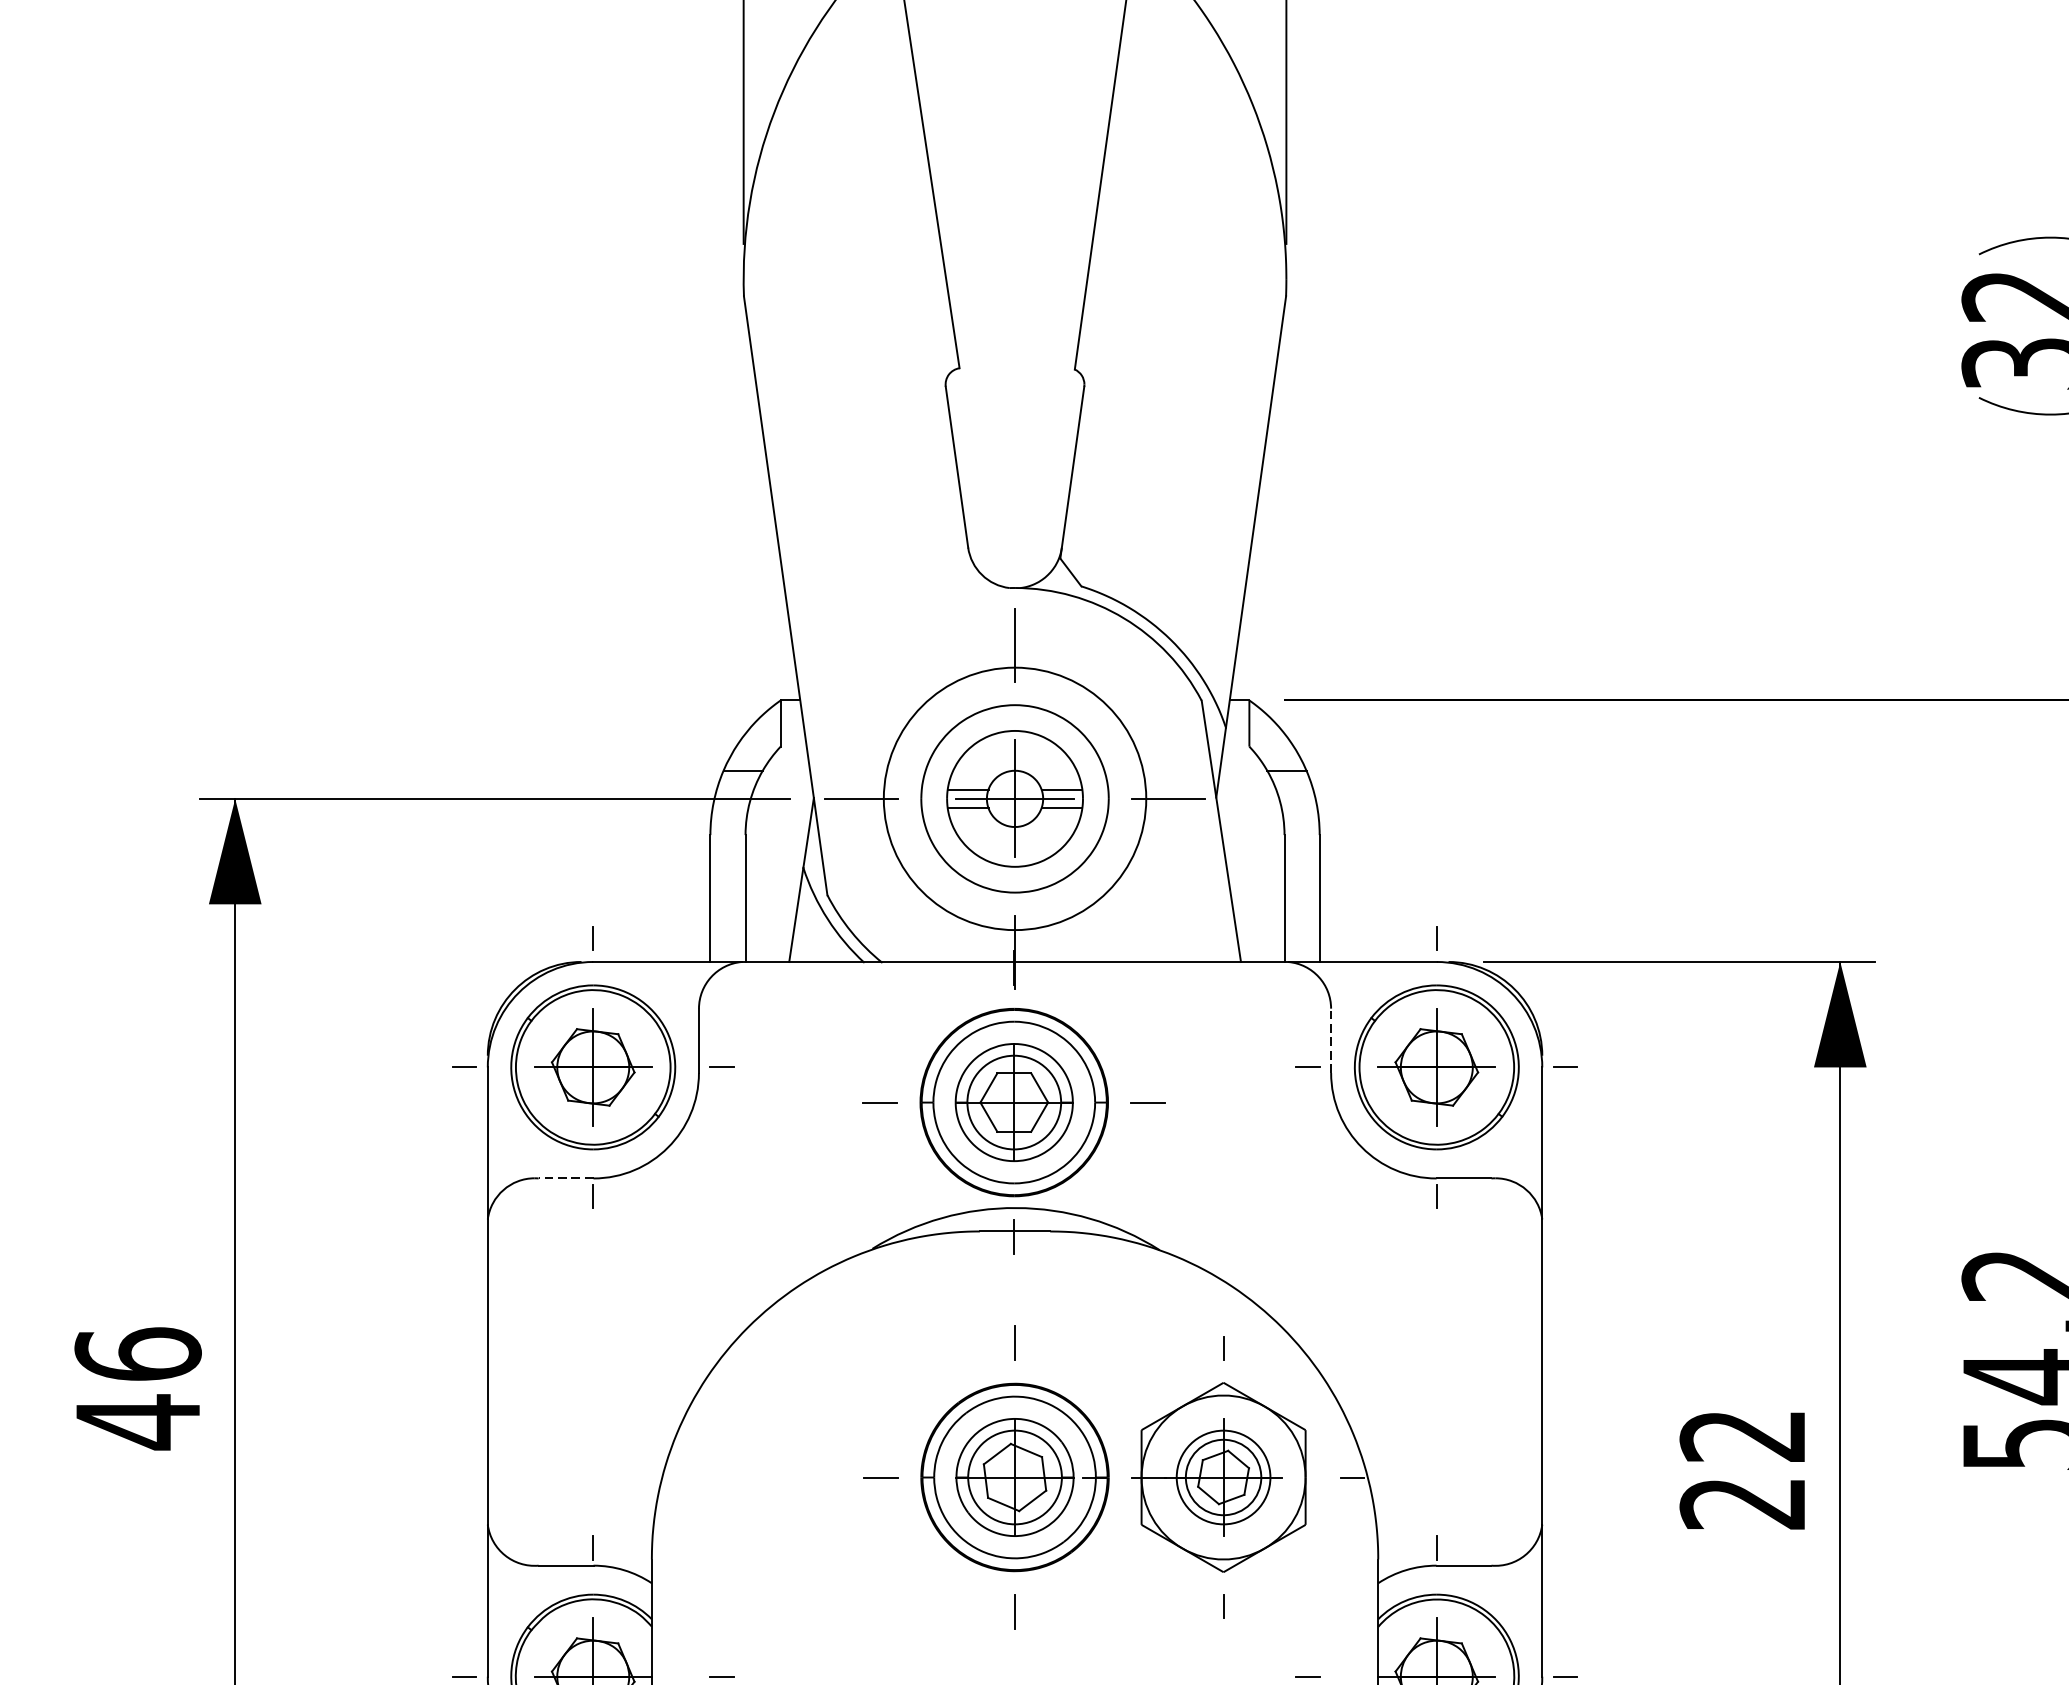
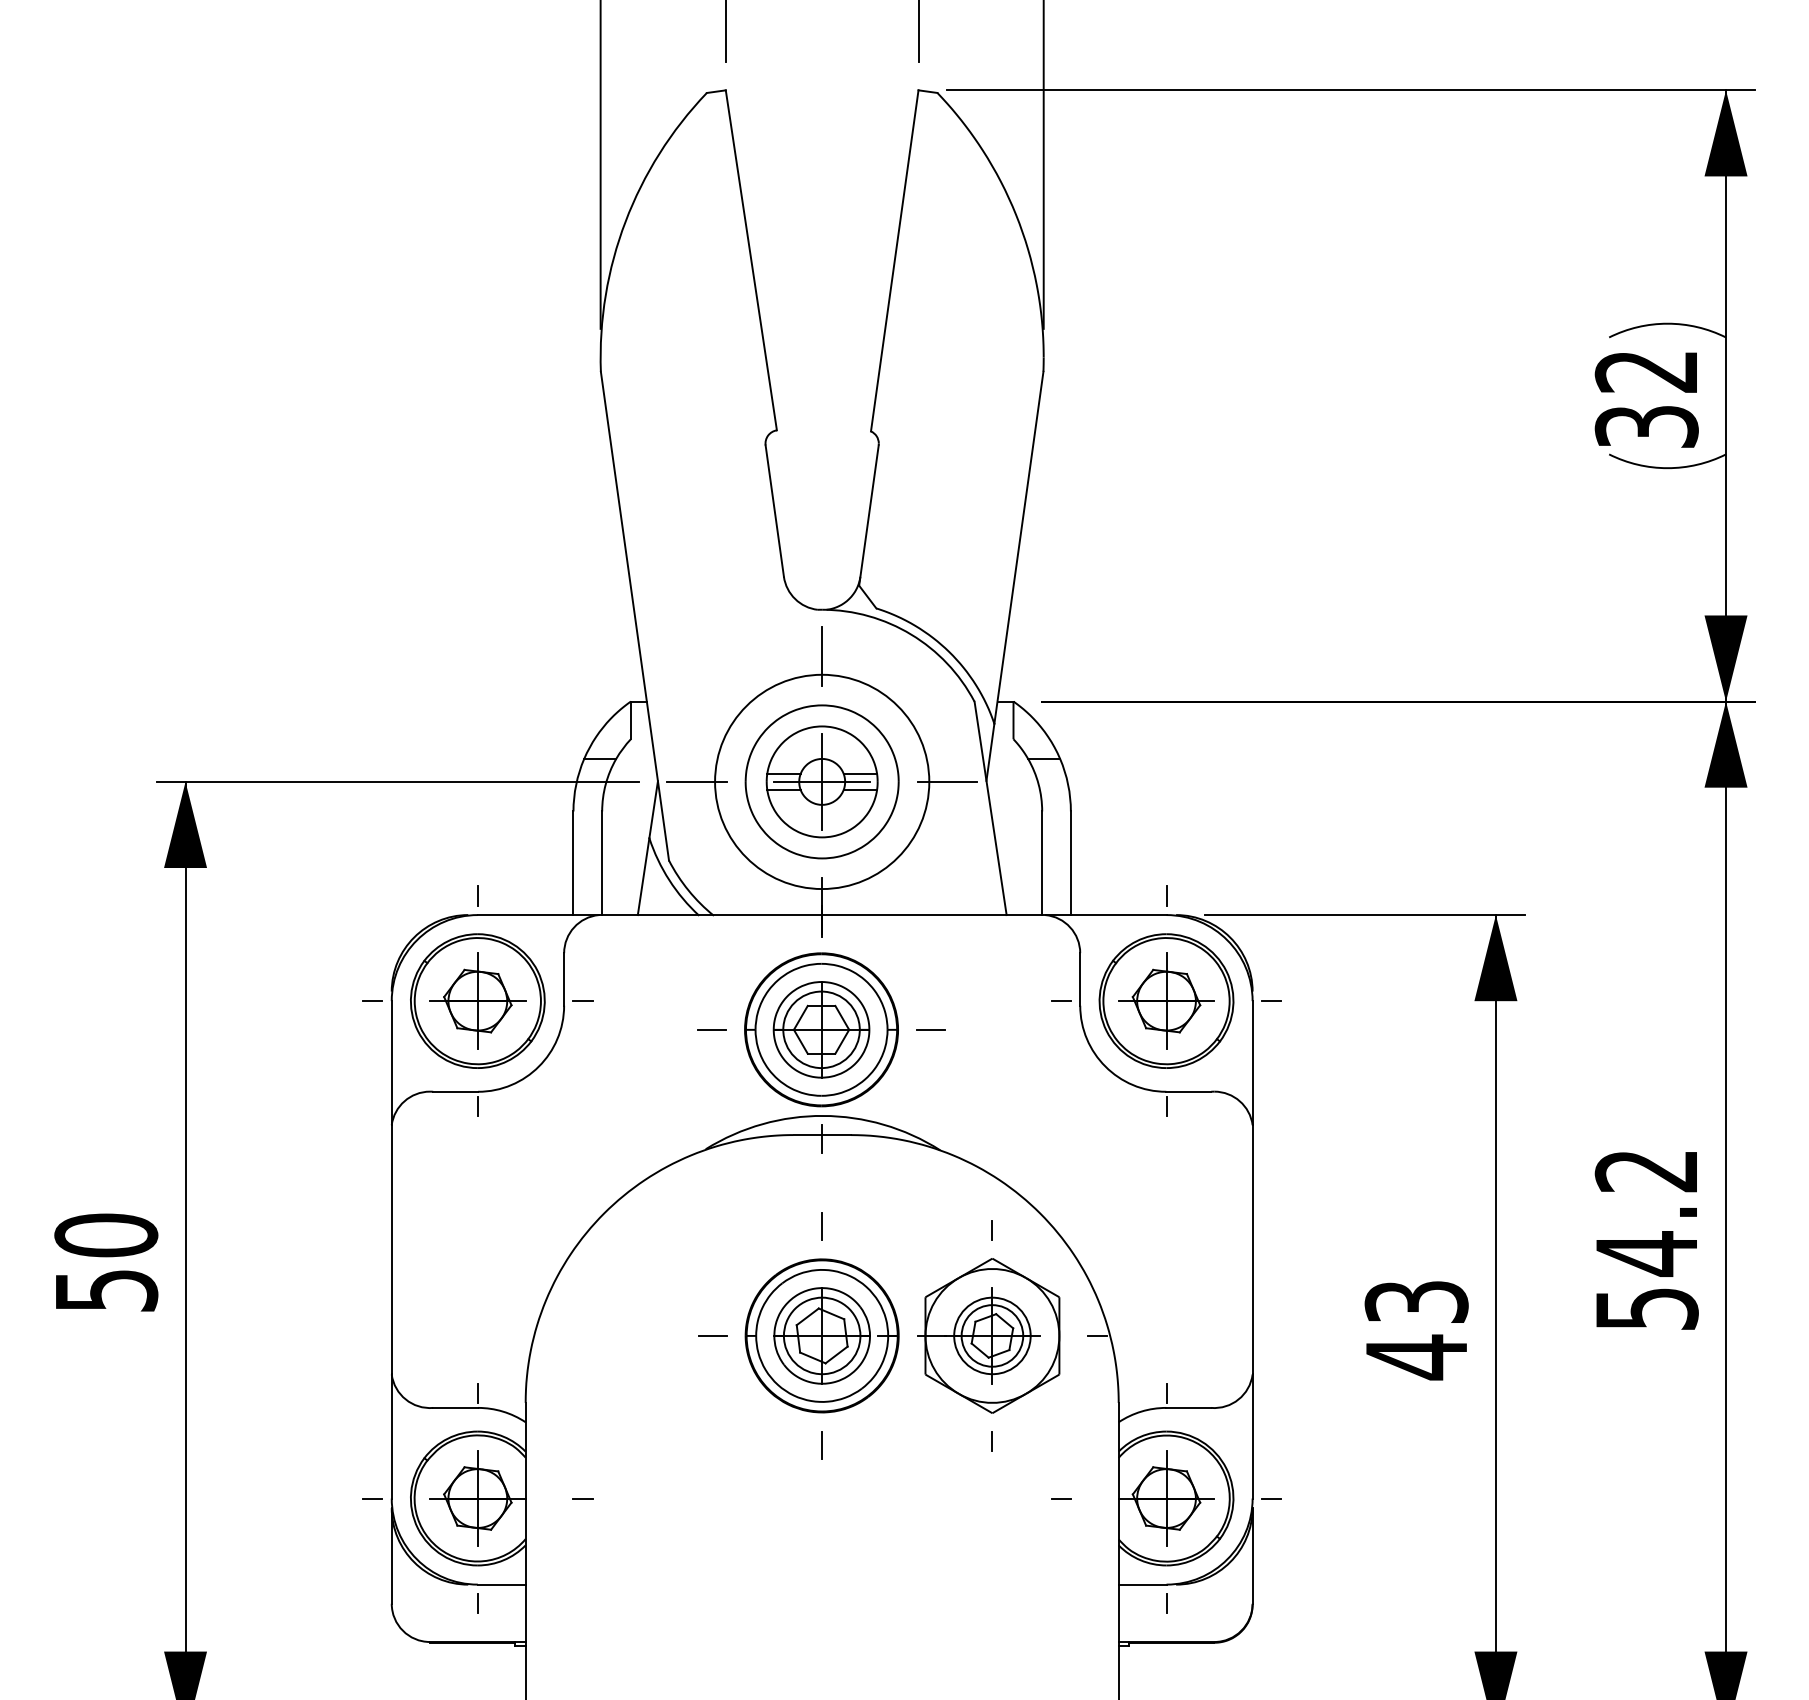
line: (1331, 1039) -> (1080, 978), dashed -> solid
line: (565, 1178) -> (455, 1091), dashed -> solid
text: (138, 1388) -> (106, 1263), 46 -> 50
text: (1743, 1470) -> (1416, 1330), 22 -> 43

